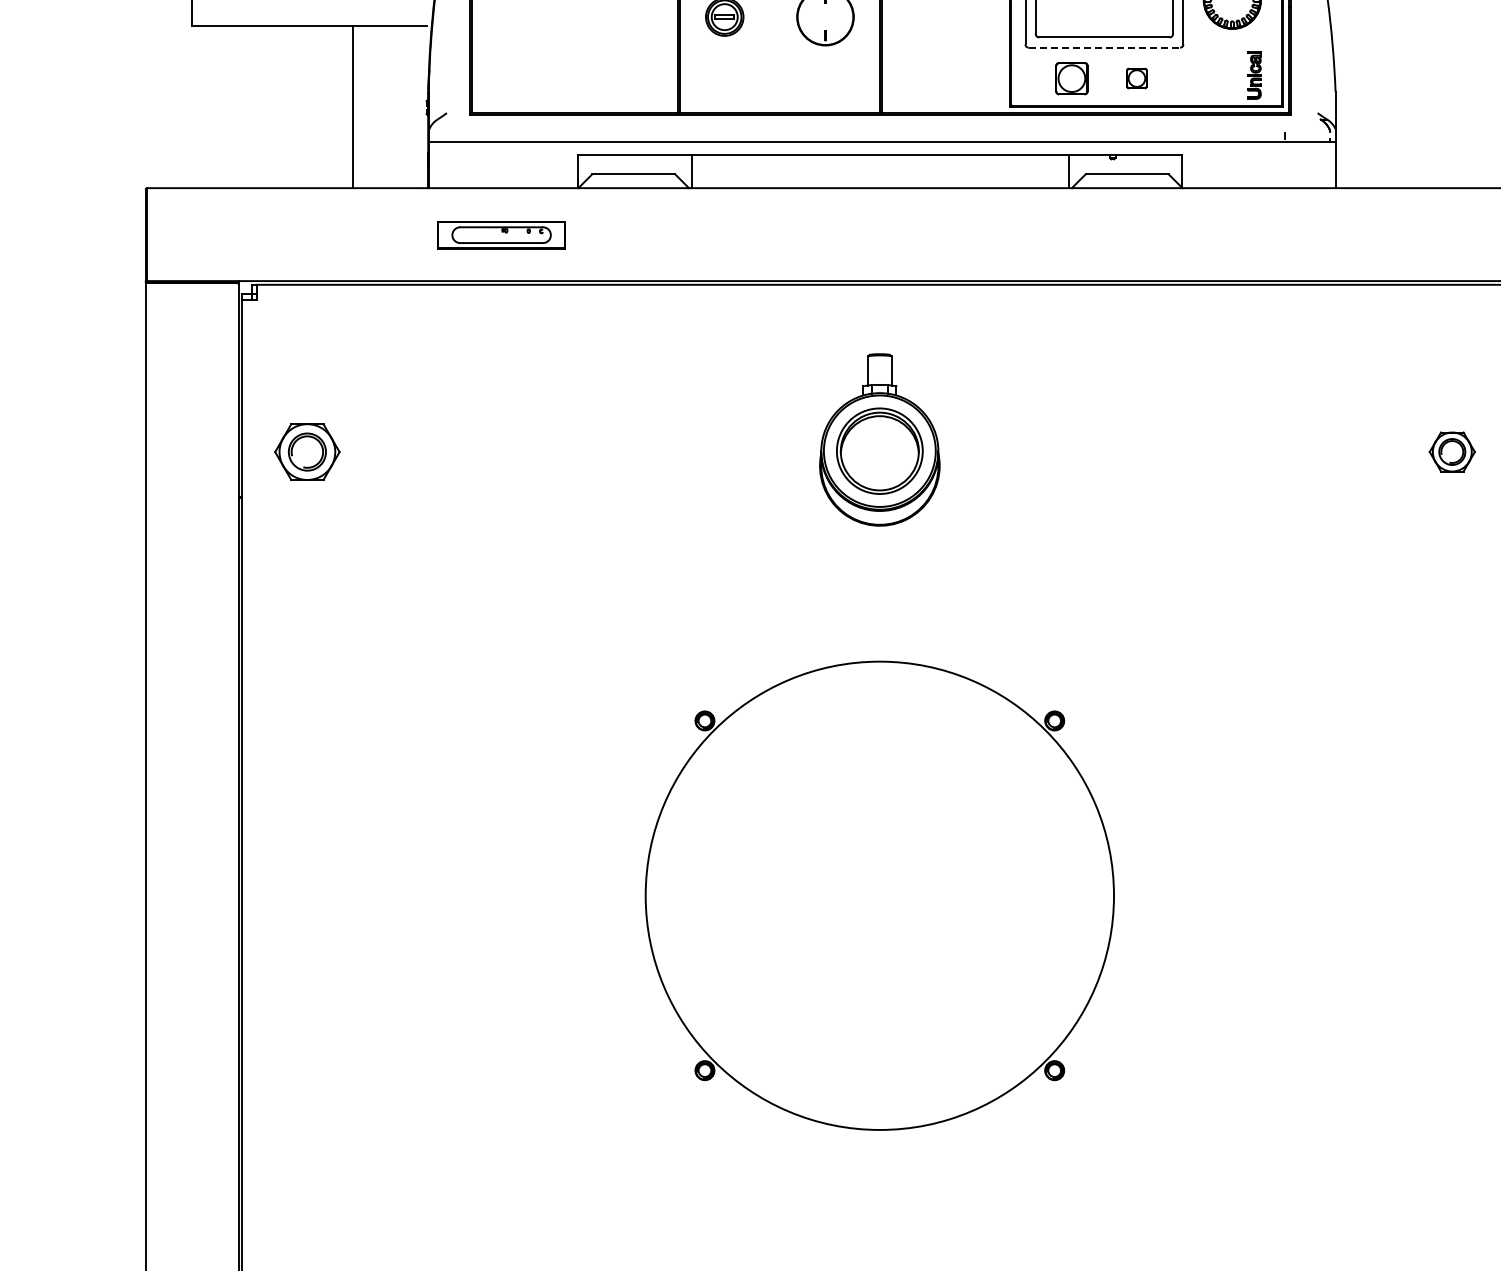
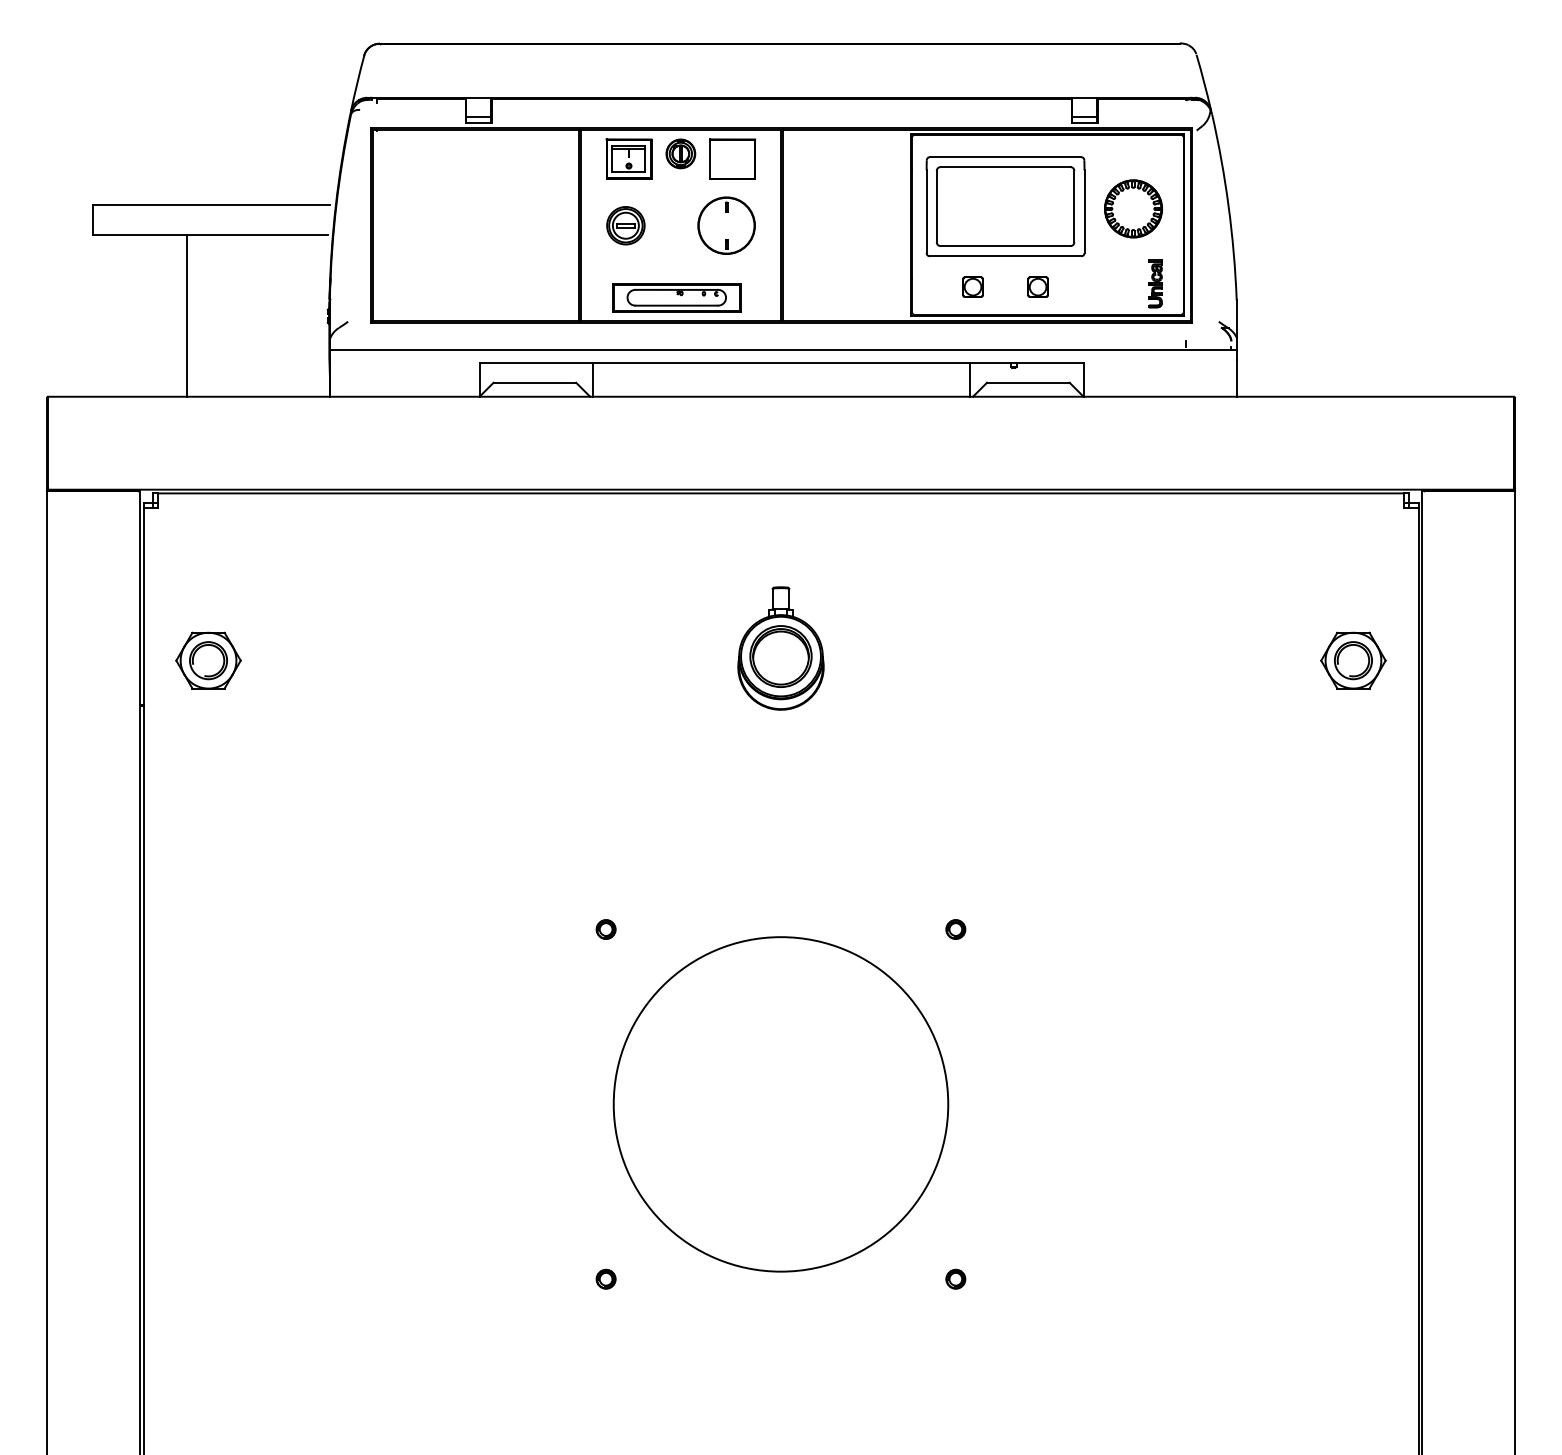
line: (1104, 47) -> (1005, 256), dashed -> solid
part: (1071, 77) -> (972, 286), size x0.62
line: (353, 106) -> (187, 315), moved
part: (501, 234) -> (676, 297), moved
part: (879, 439) -> (780, 648), size x0.71
part: (1452, 451) -> (1353, 660), size x1.43
circle: (879, 895) -> (780, 1104), size x0.71

